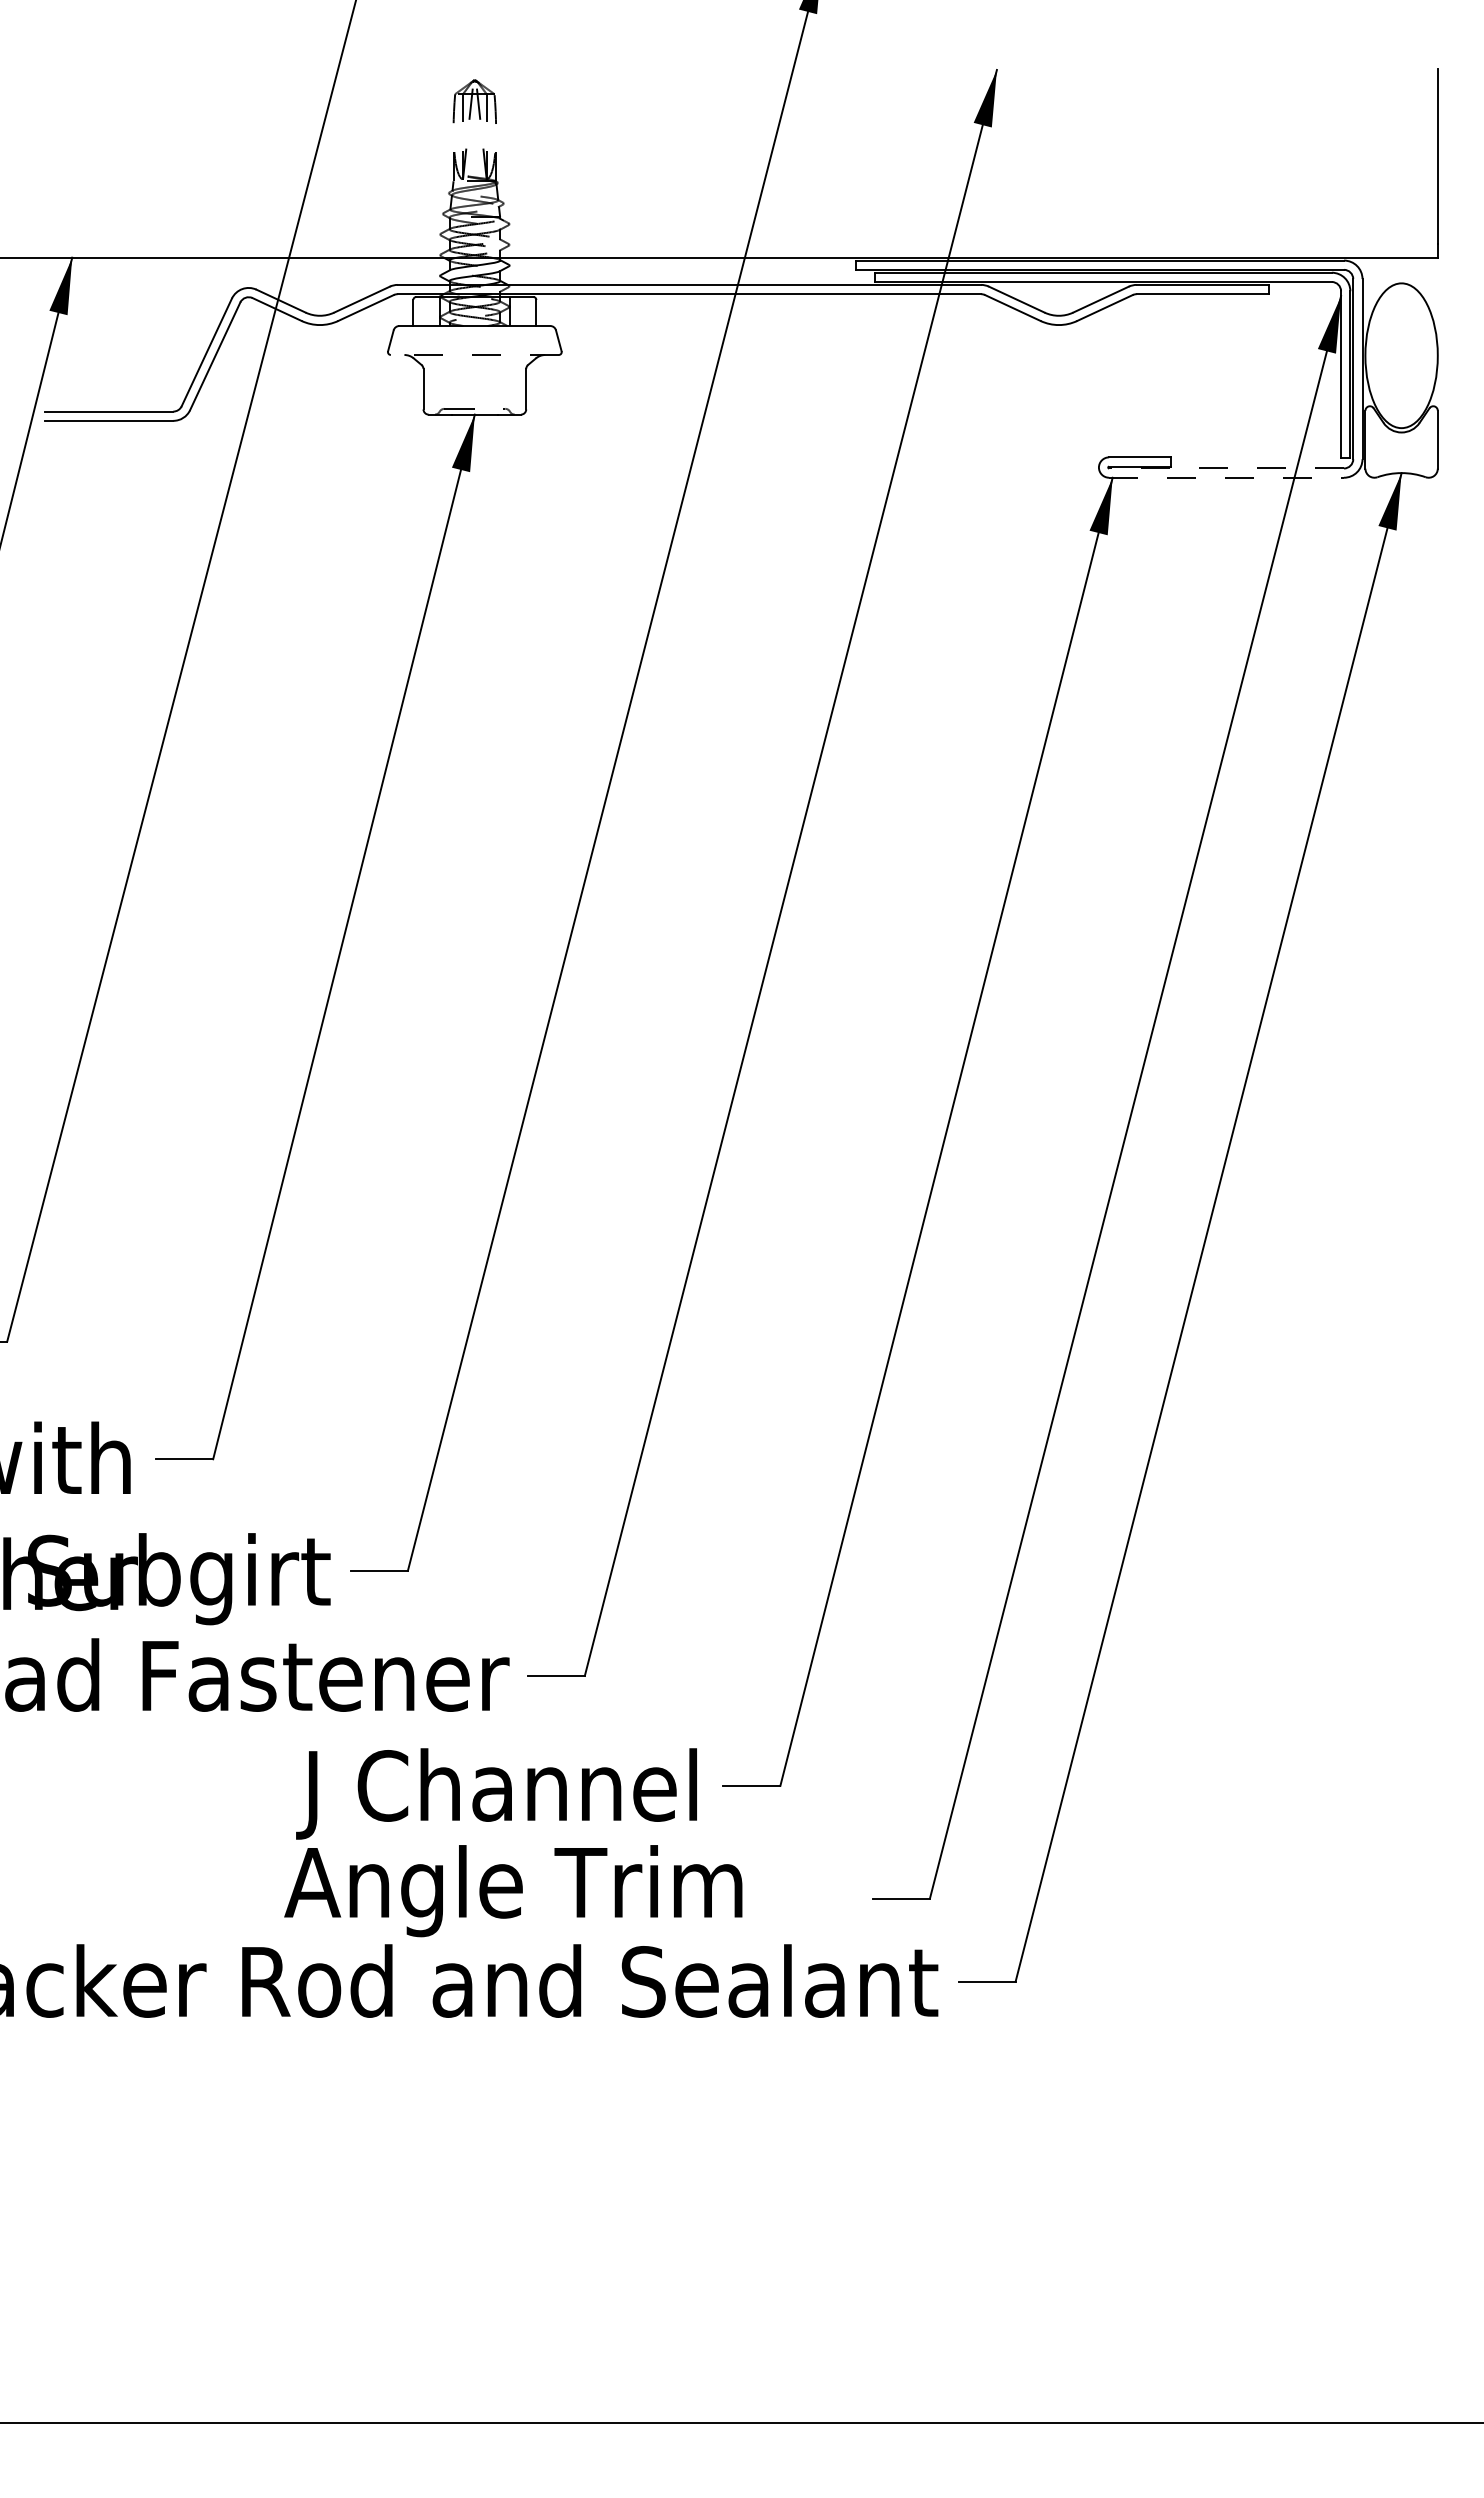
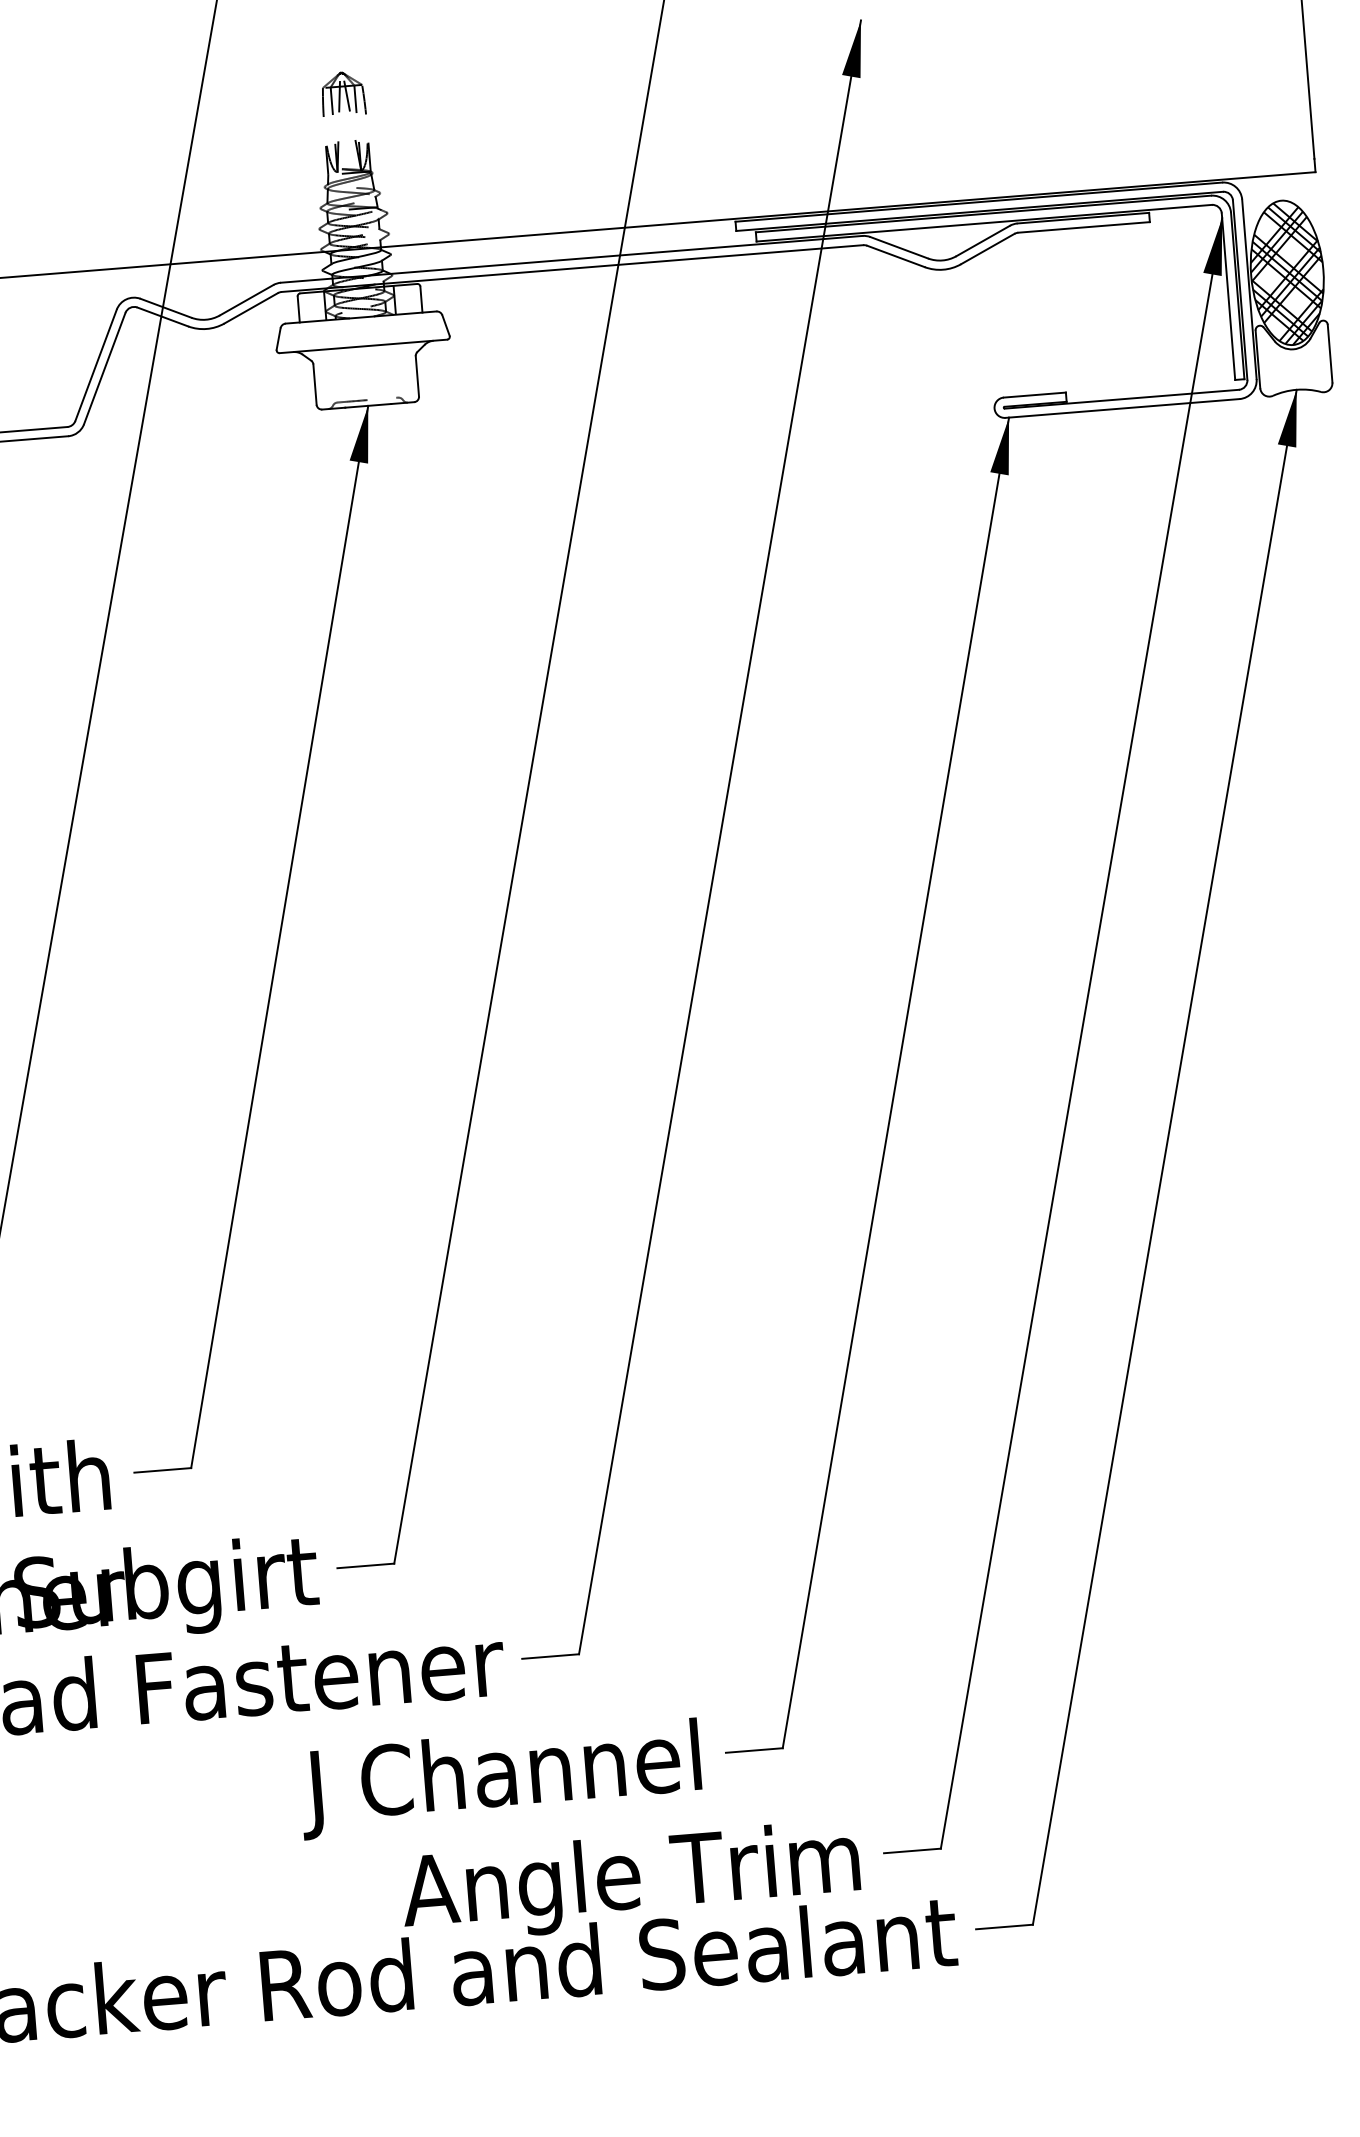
line: (474, 354) -> (363, 345), dashed -> solid
hatch: (1401, 356) -> (1287, 273), added
line: (1226, 468) -> (1121, 399), dashed -> solid
line: (1227, 477) -> (1123, 408), dashed -> solid
text: (513, 1891) -> (631, 1882), moved

